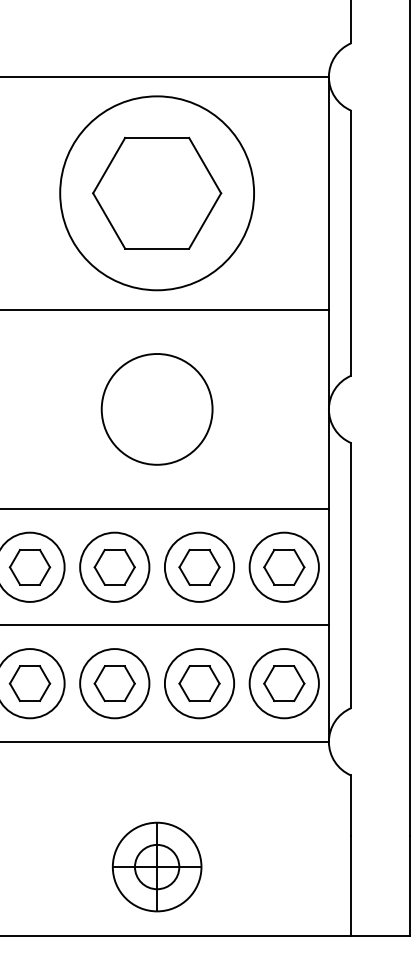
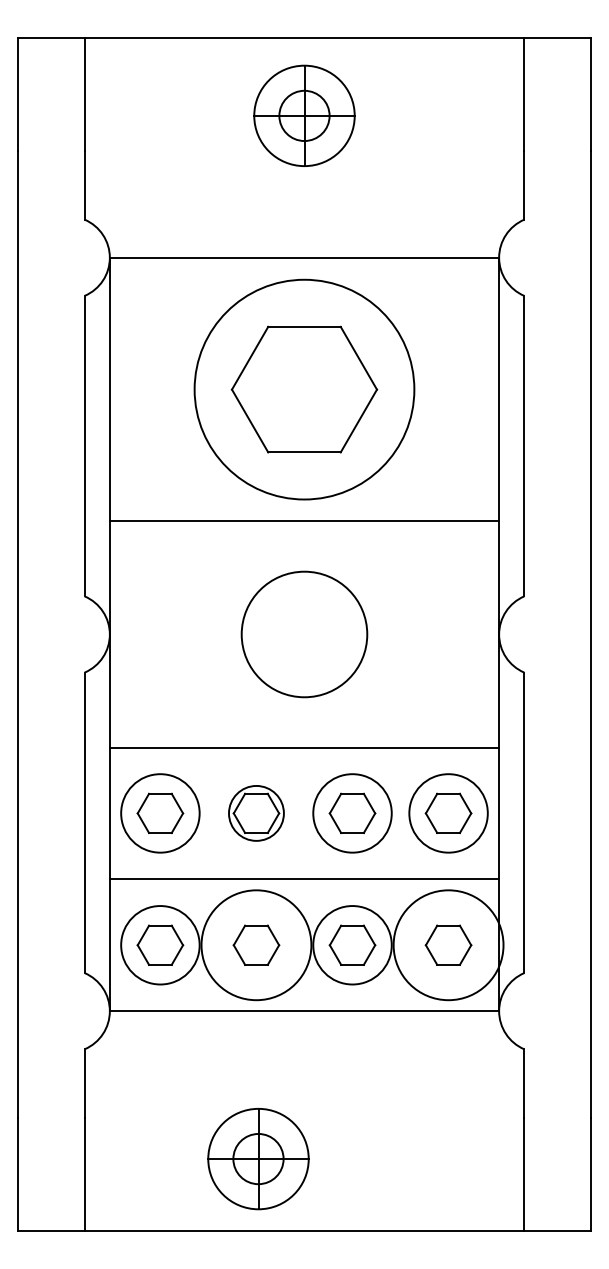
circle: (114, 567) -> (256, 813), size x0.7
circle: (114, 683) -> (256, 945), size x1.4
circle: (284, 683) -> (448, 945), size x1.4
part: (157, 867) -> (258, 1159), moved

